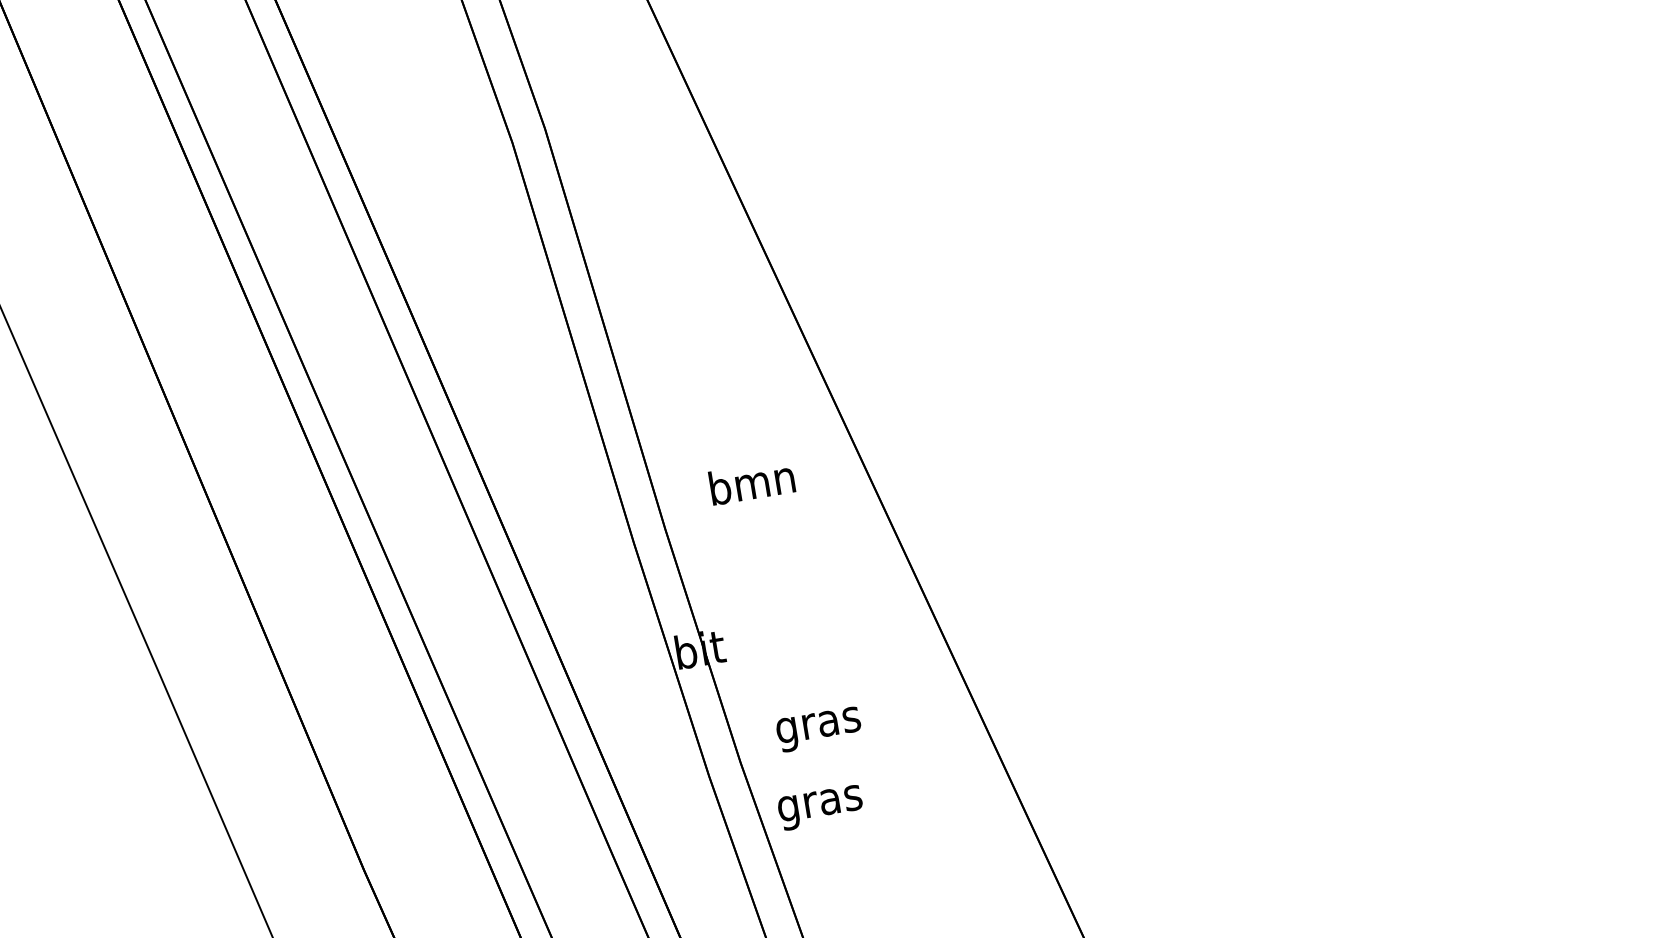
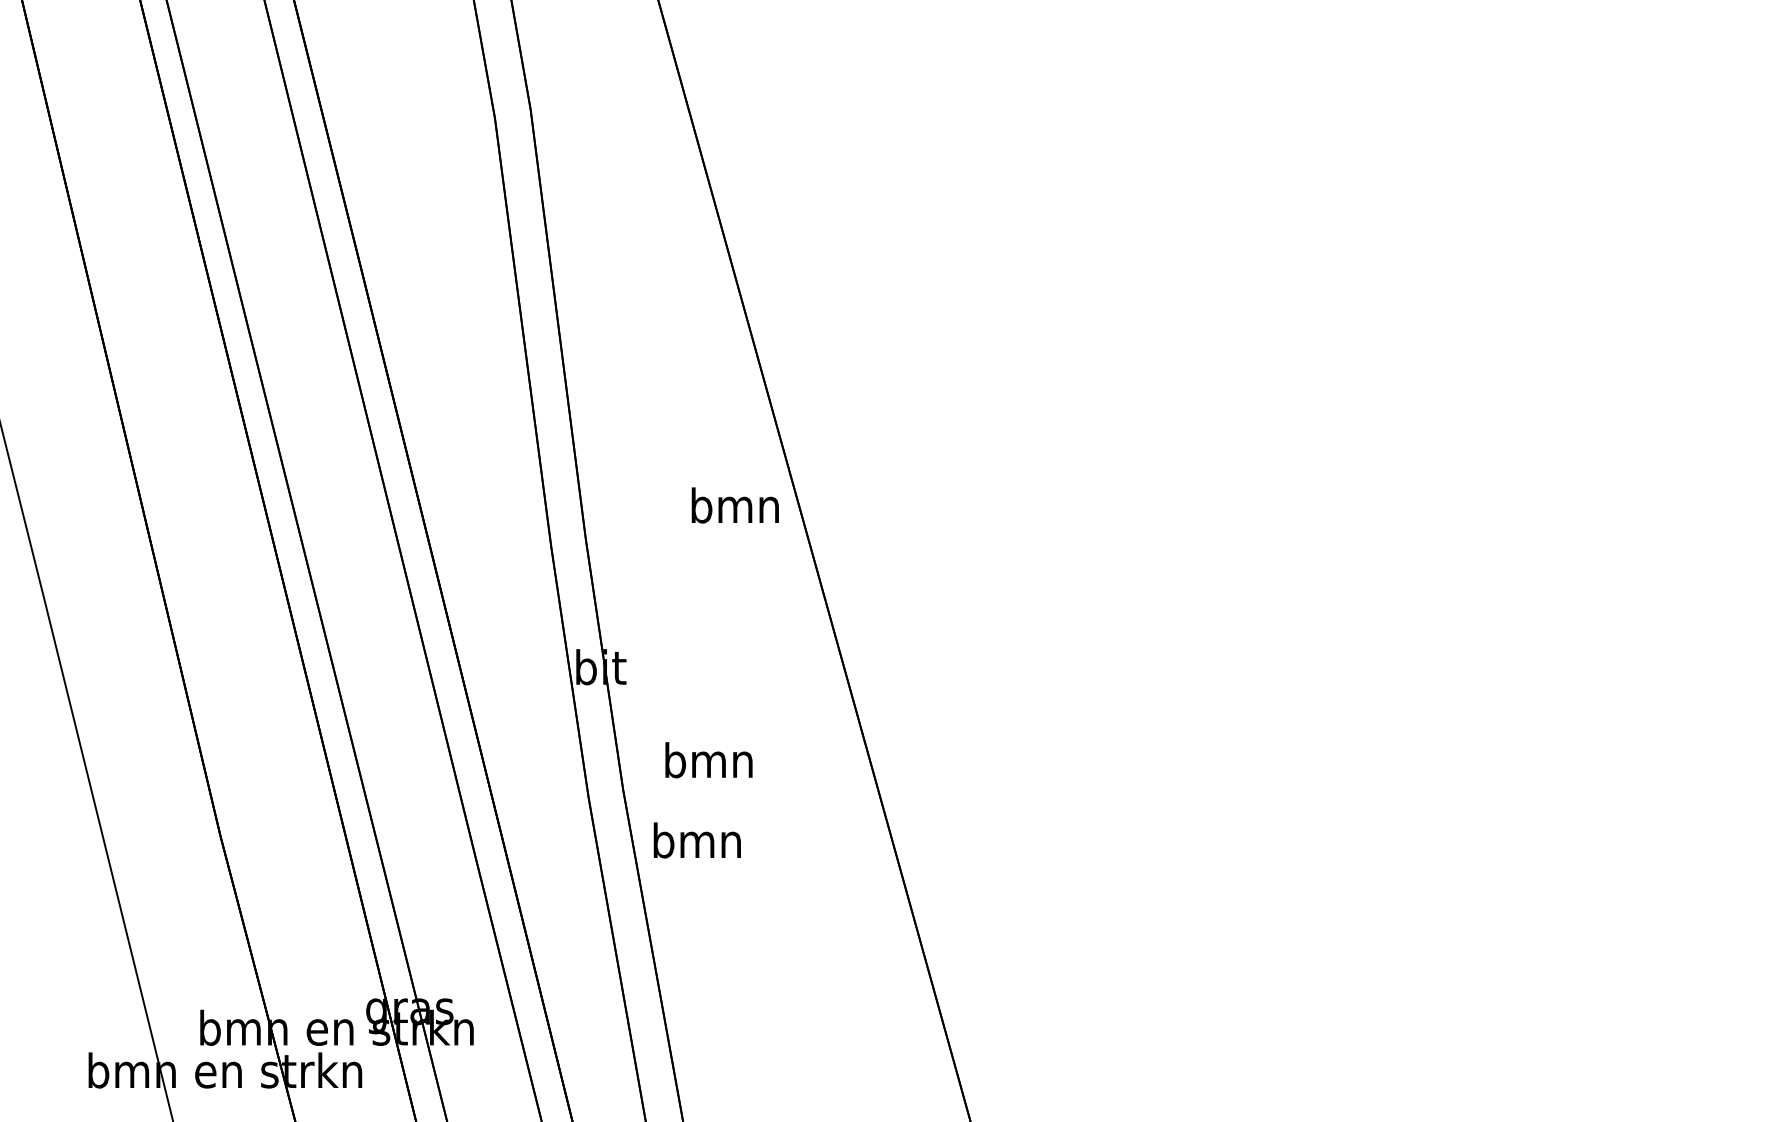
text: (751, 482) -> (734, 505), moved
text: (817, 725) -> (708, 764), gras -> bmn
text: (820, 803) -> (697, 844), gras -> bmn

